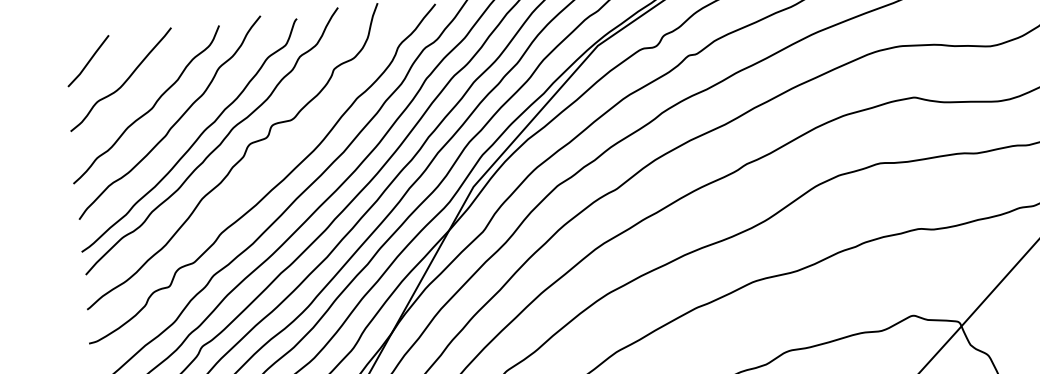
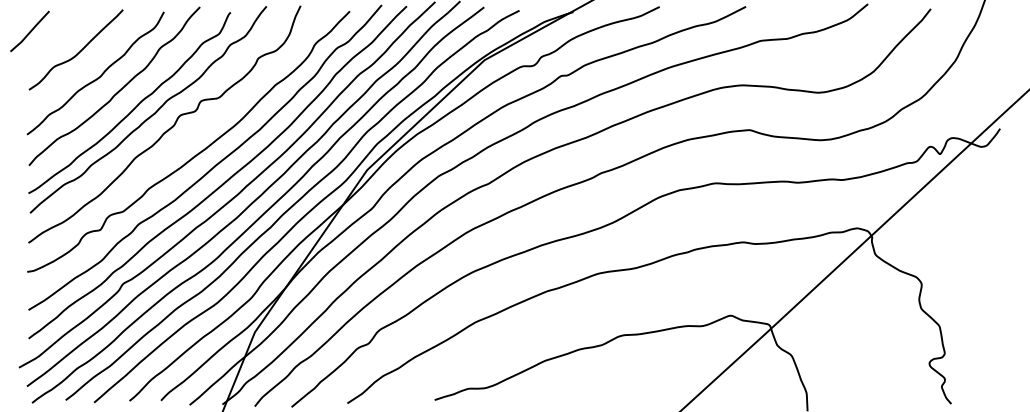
line: (88, 61) -> (29, 31), moved

